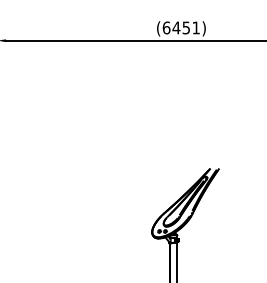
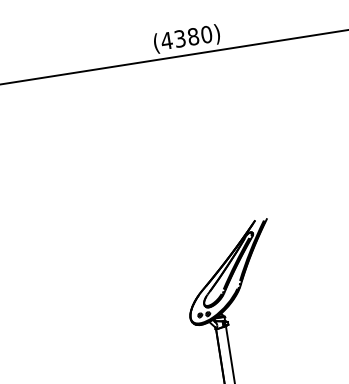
text: (181, 27) -> (186, 37), (6451) -> (4380)

